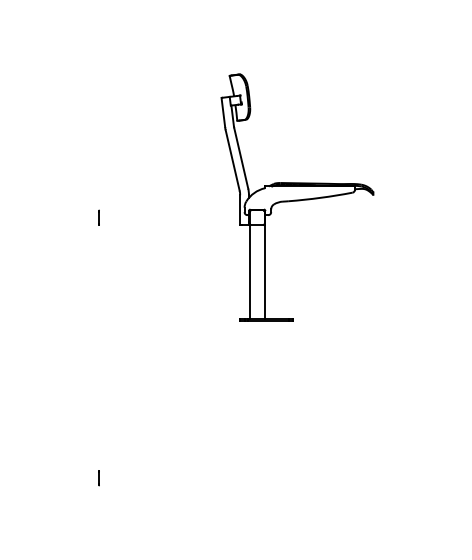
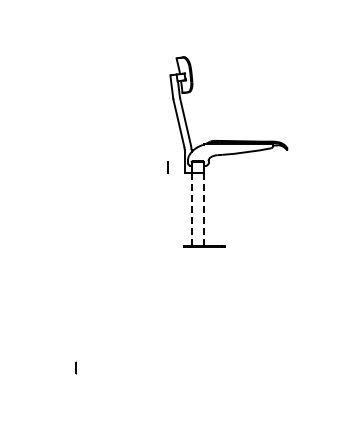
line: (98, 217) -> (167, 167), moved
line: (250, 270) -> (192, 208), solid -> dashed
line: (264, 272) -> (203, 209), solid -> dashed

